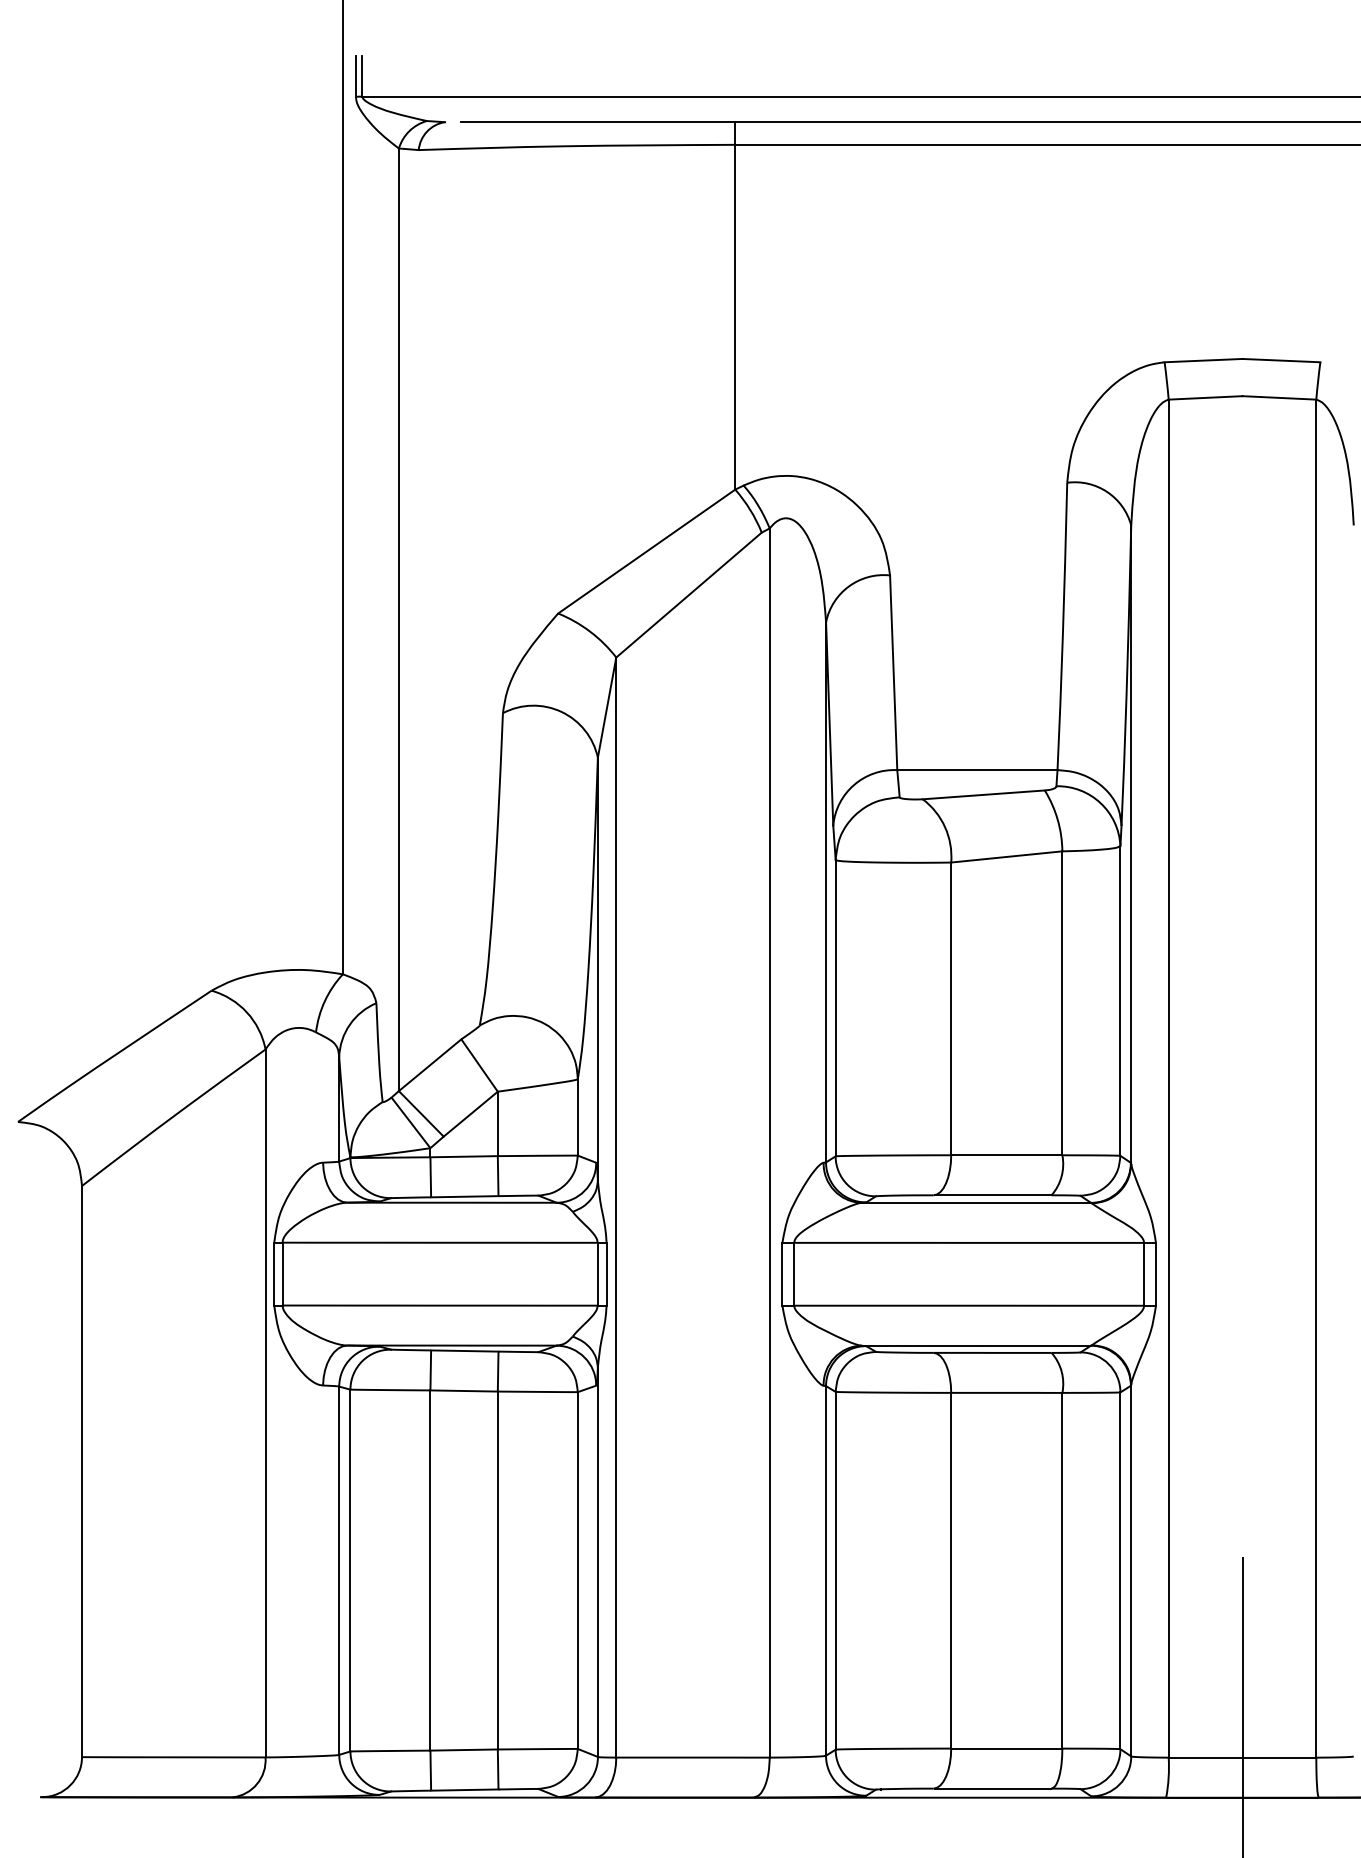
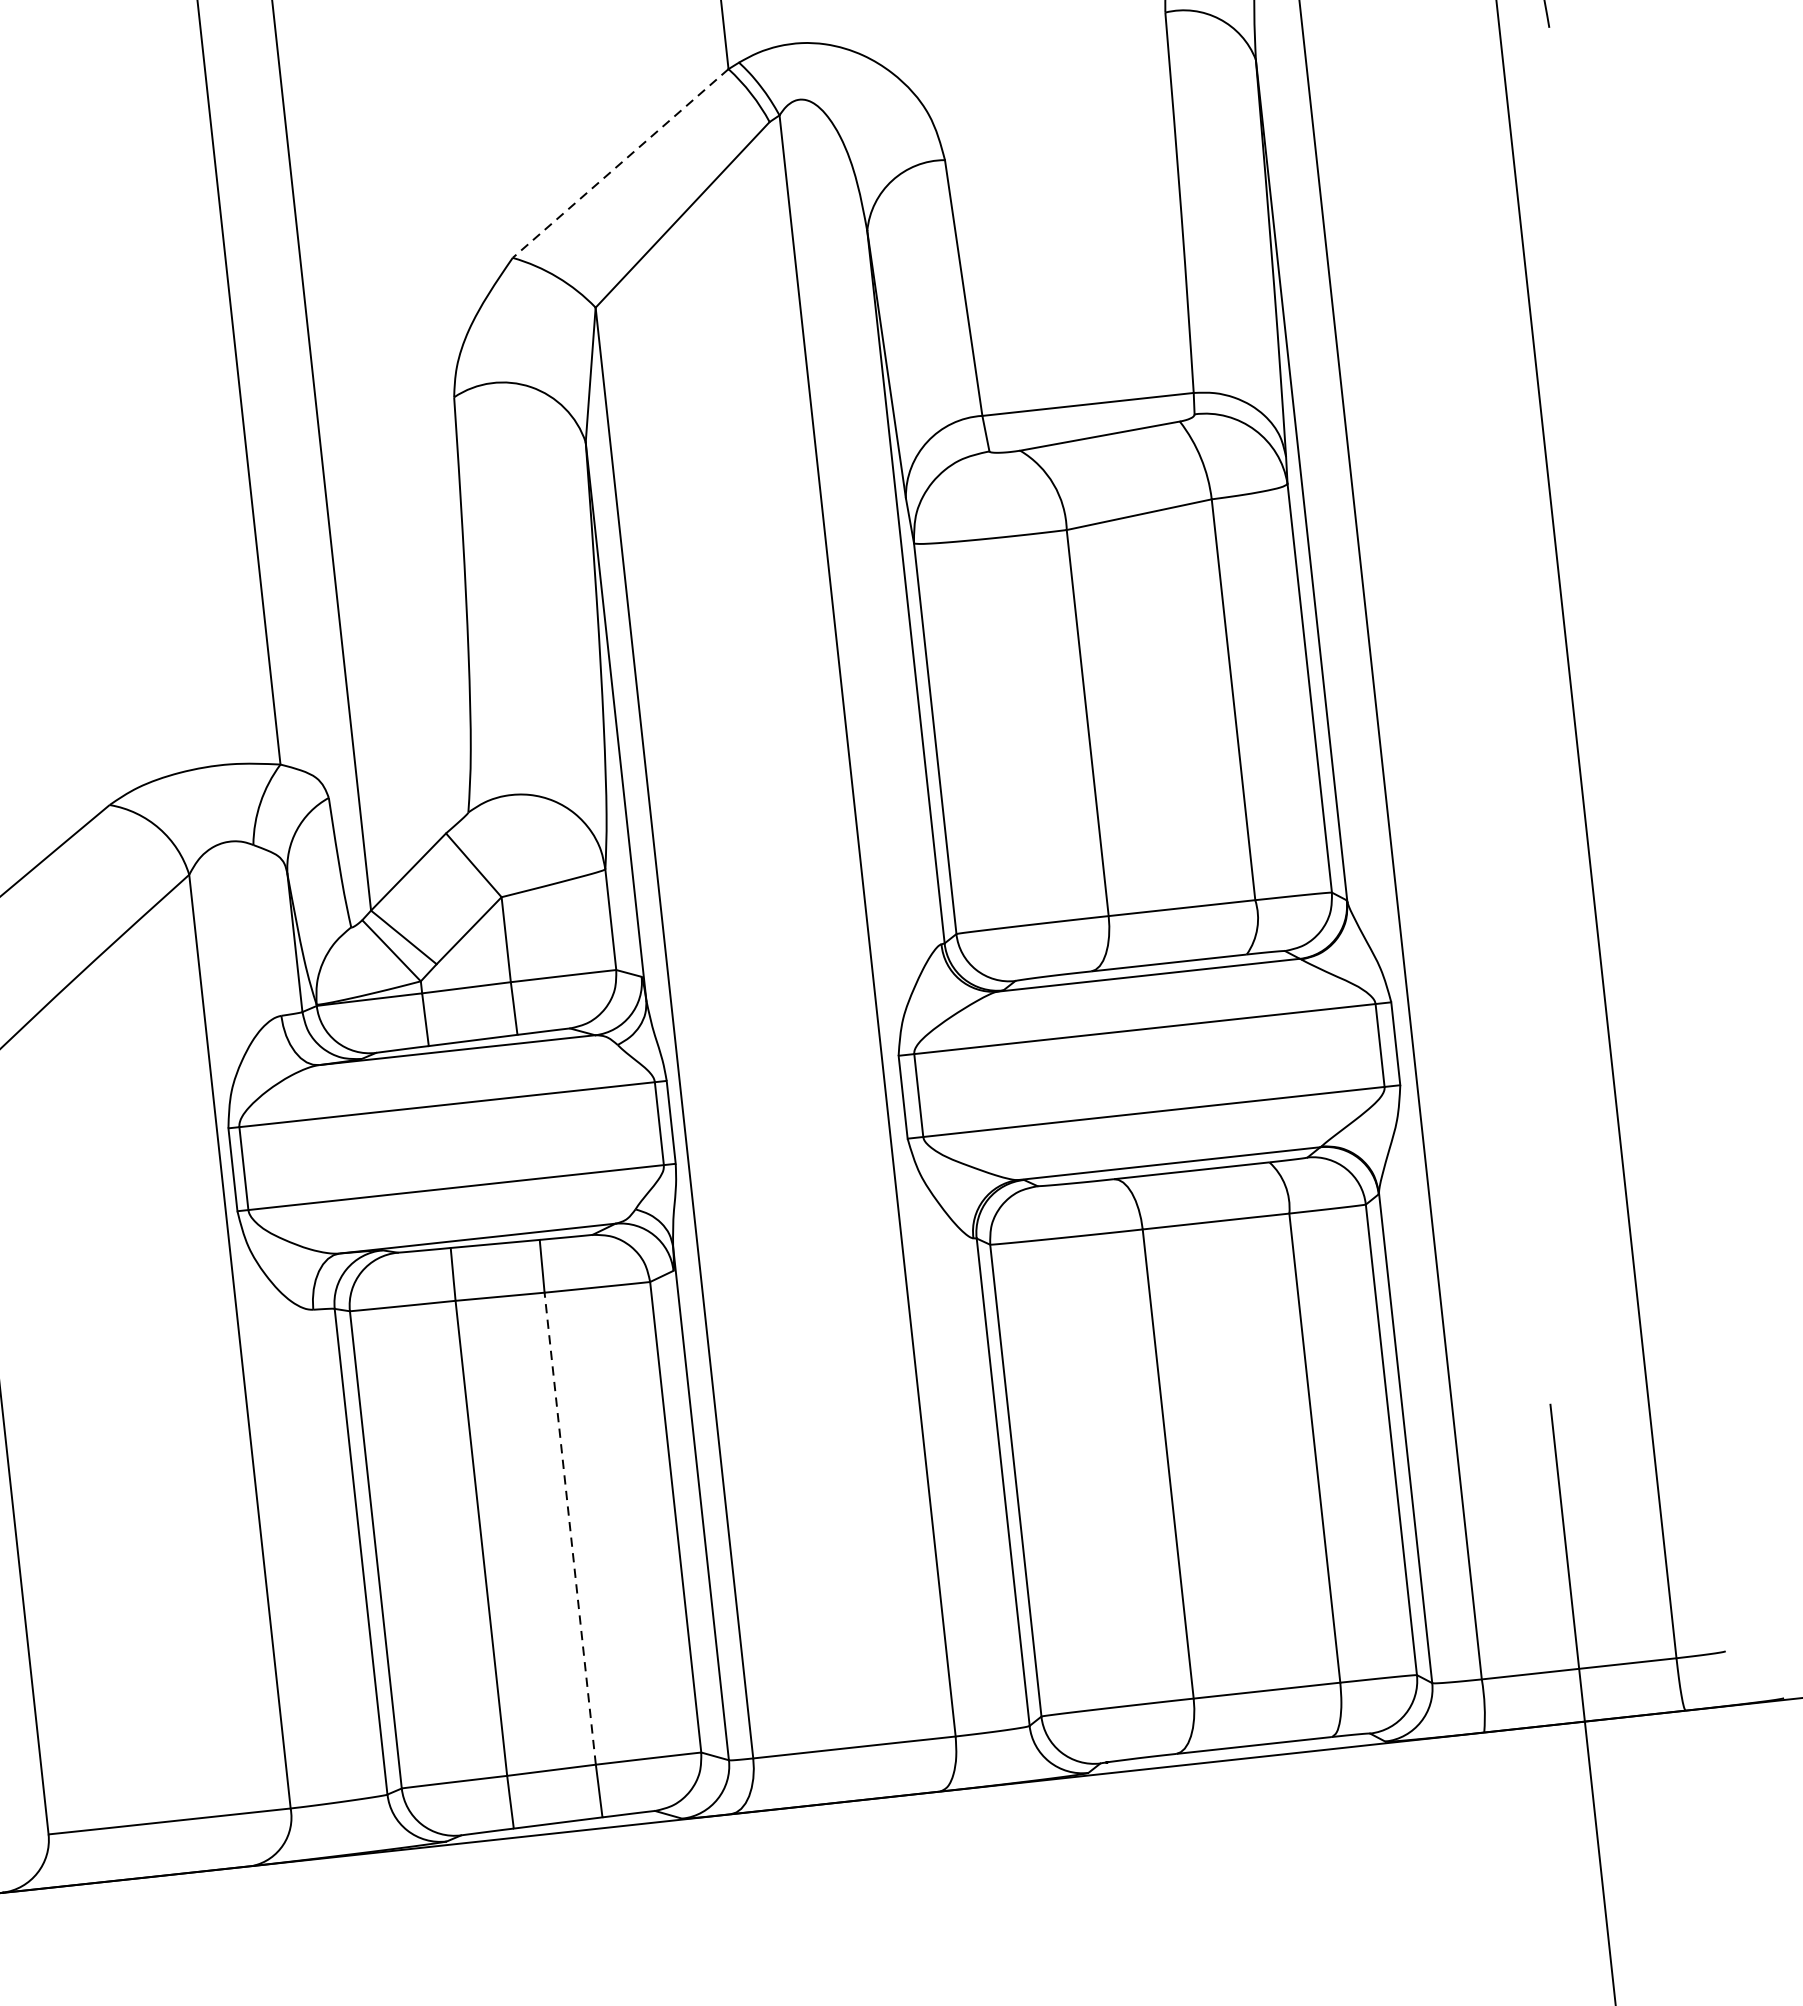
line: (646, 551) -> (620, 163), solid -> dashed
line: (497, 1570) -> (569, 1528), solid -> dashed

